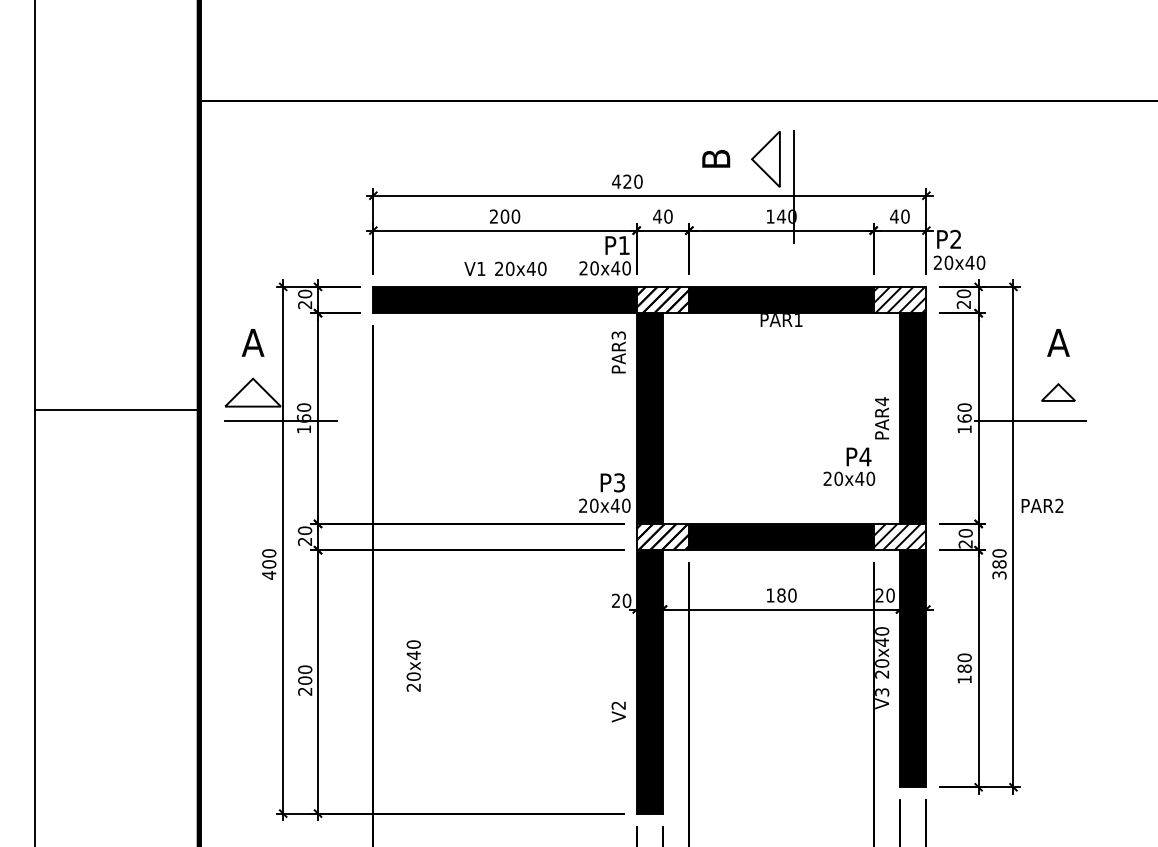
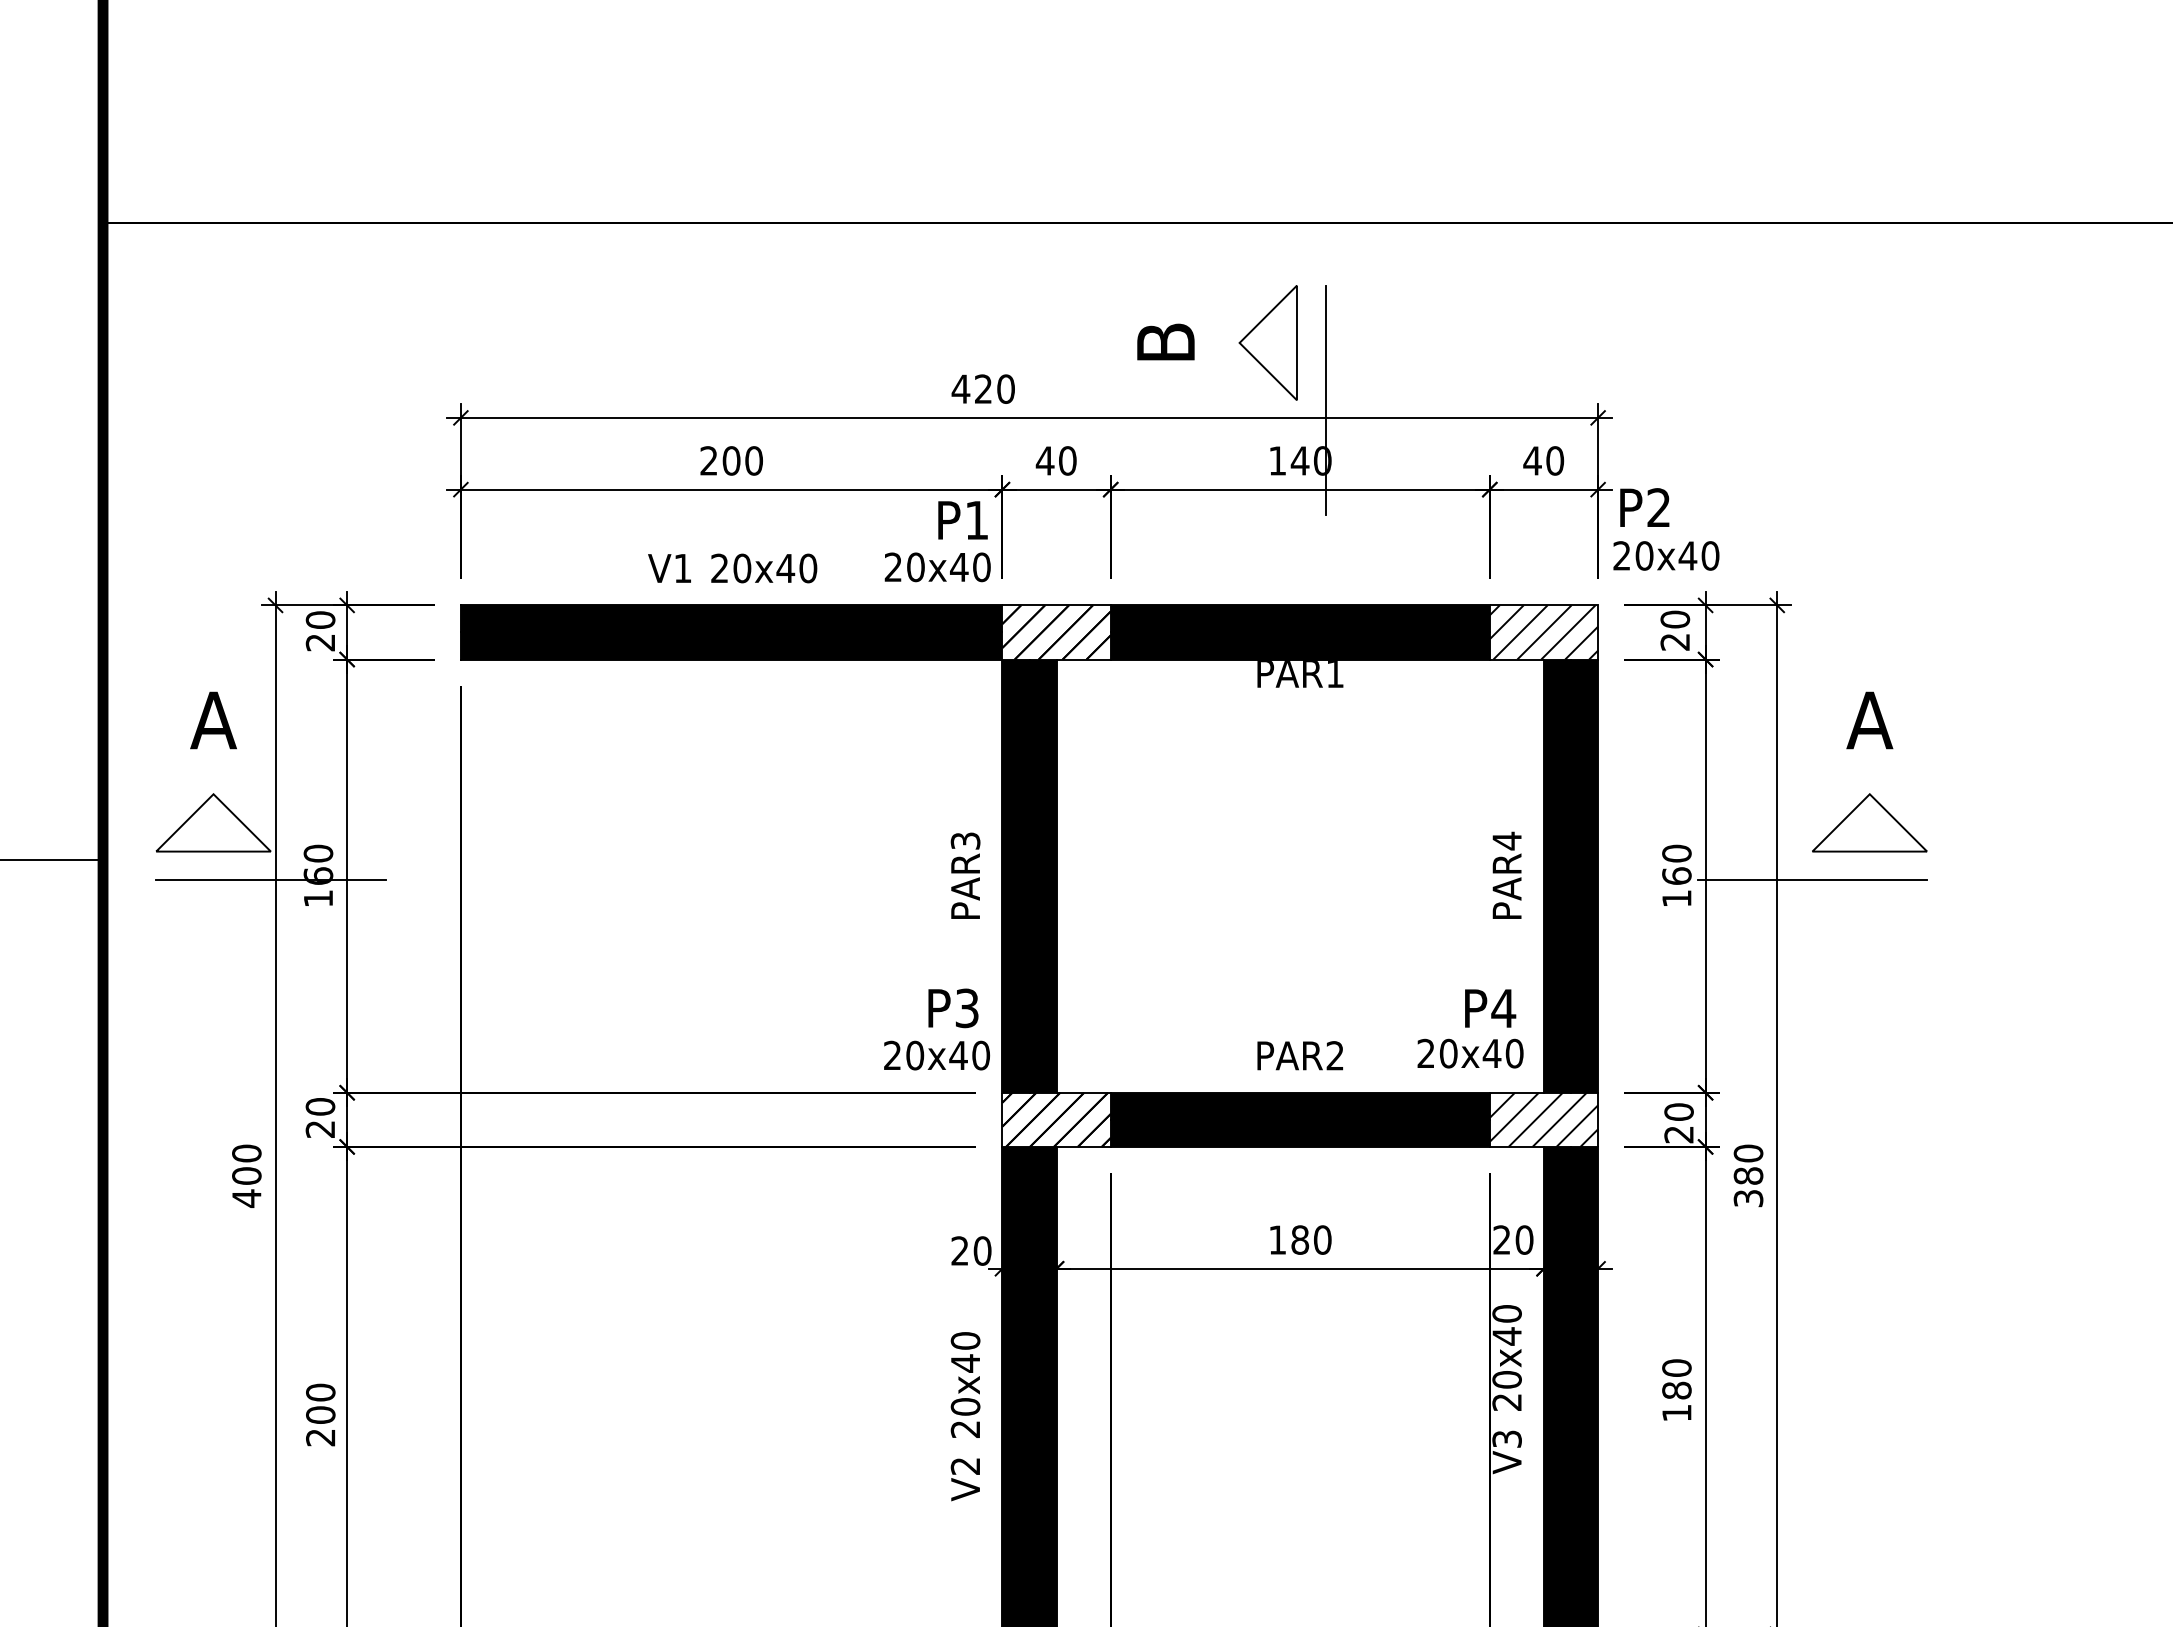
text: (618, 352) -> (965, 876), moved
part: (1058, 392) -> (1869, 822), size x1.67
text: (849, 466) -> (1470, 1028), moved
text: (1042, 505) -> (1300, 1054), moved
text: (413, 665) -> (965, 1383), moved

